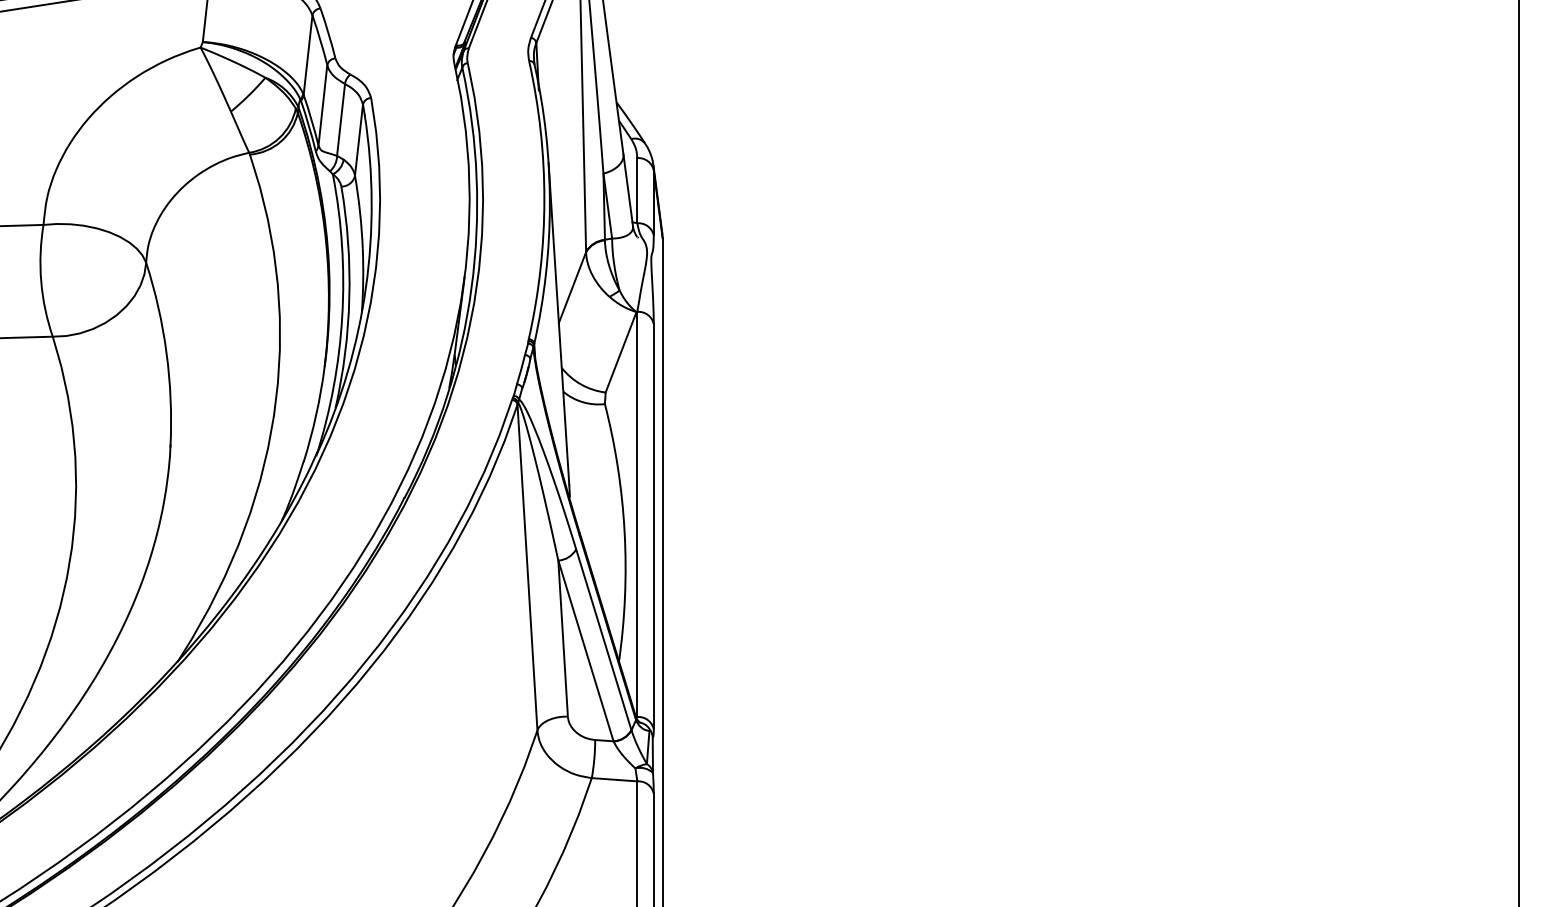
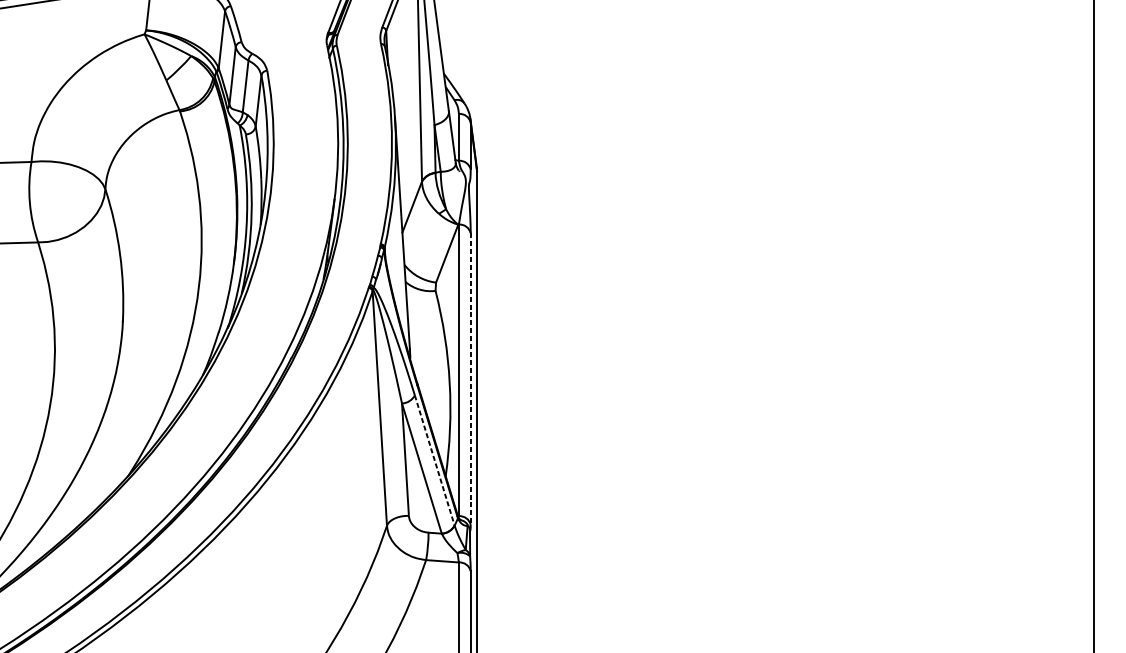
line: (653, 526) -> (470, 379), solid -> dashed
line: (603, 640) -> (434, 461), solid -> dashed

